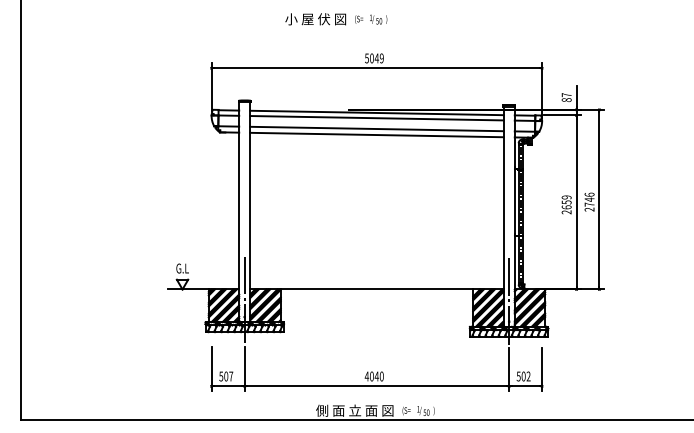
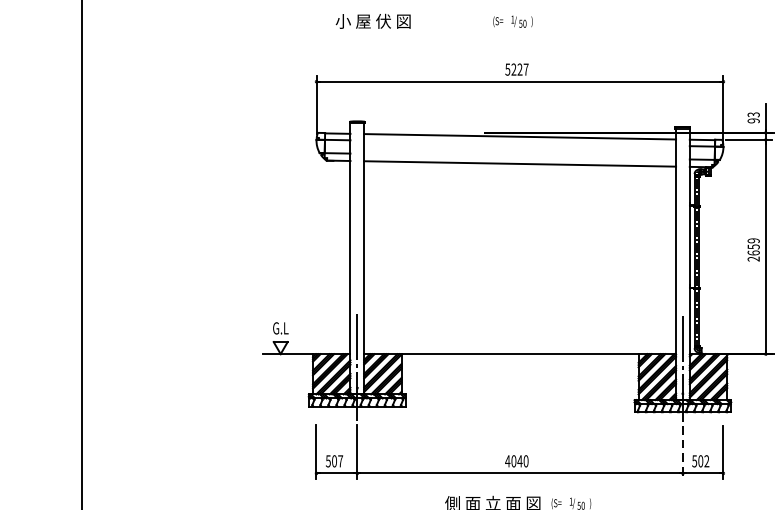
text: (315, 19) -> (372, 21), moved
text: (376, 58) -> (519, 69), 5049 -> 5227
text: (566, 97) -> (753, 117), 87 -> 93
line: (376, 118) -> (519, 143), removed
line: (376, 128) -> (519, 155), removed
line: (509, 369) -> (683, 452), solid -> dashed

